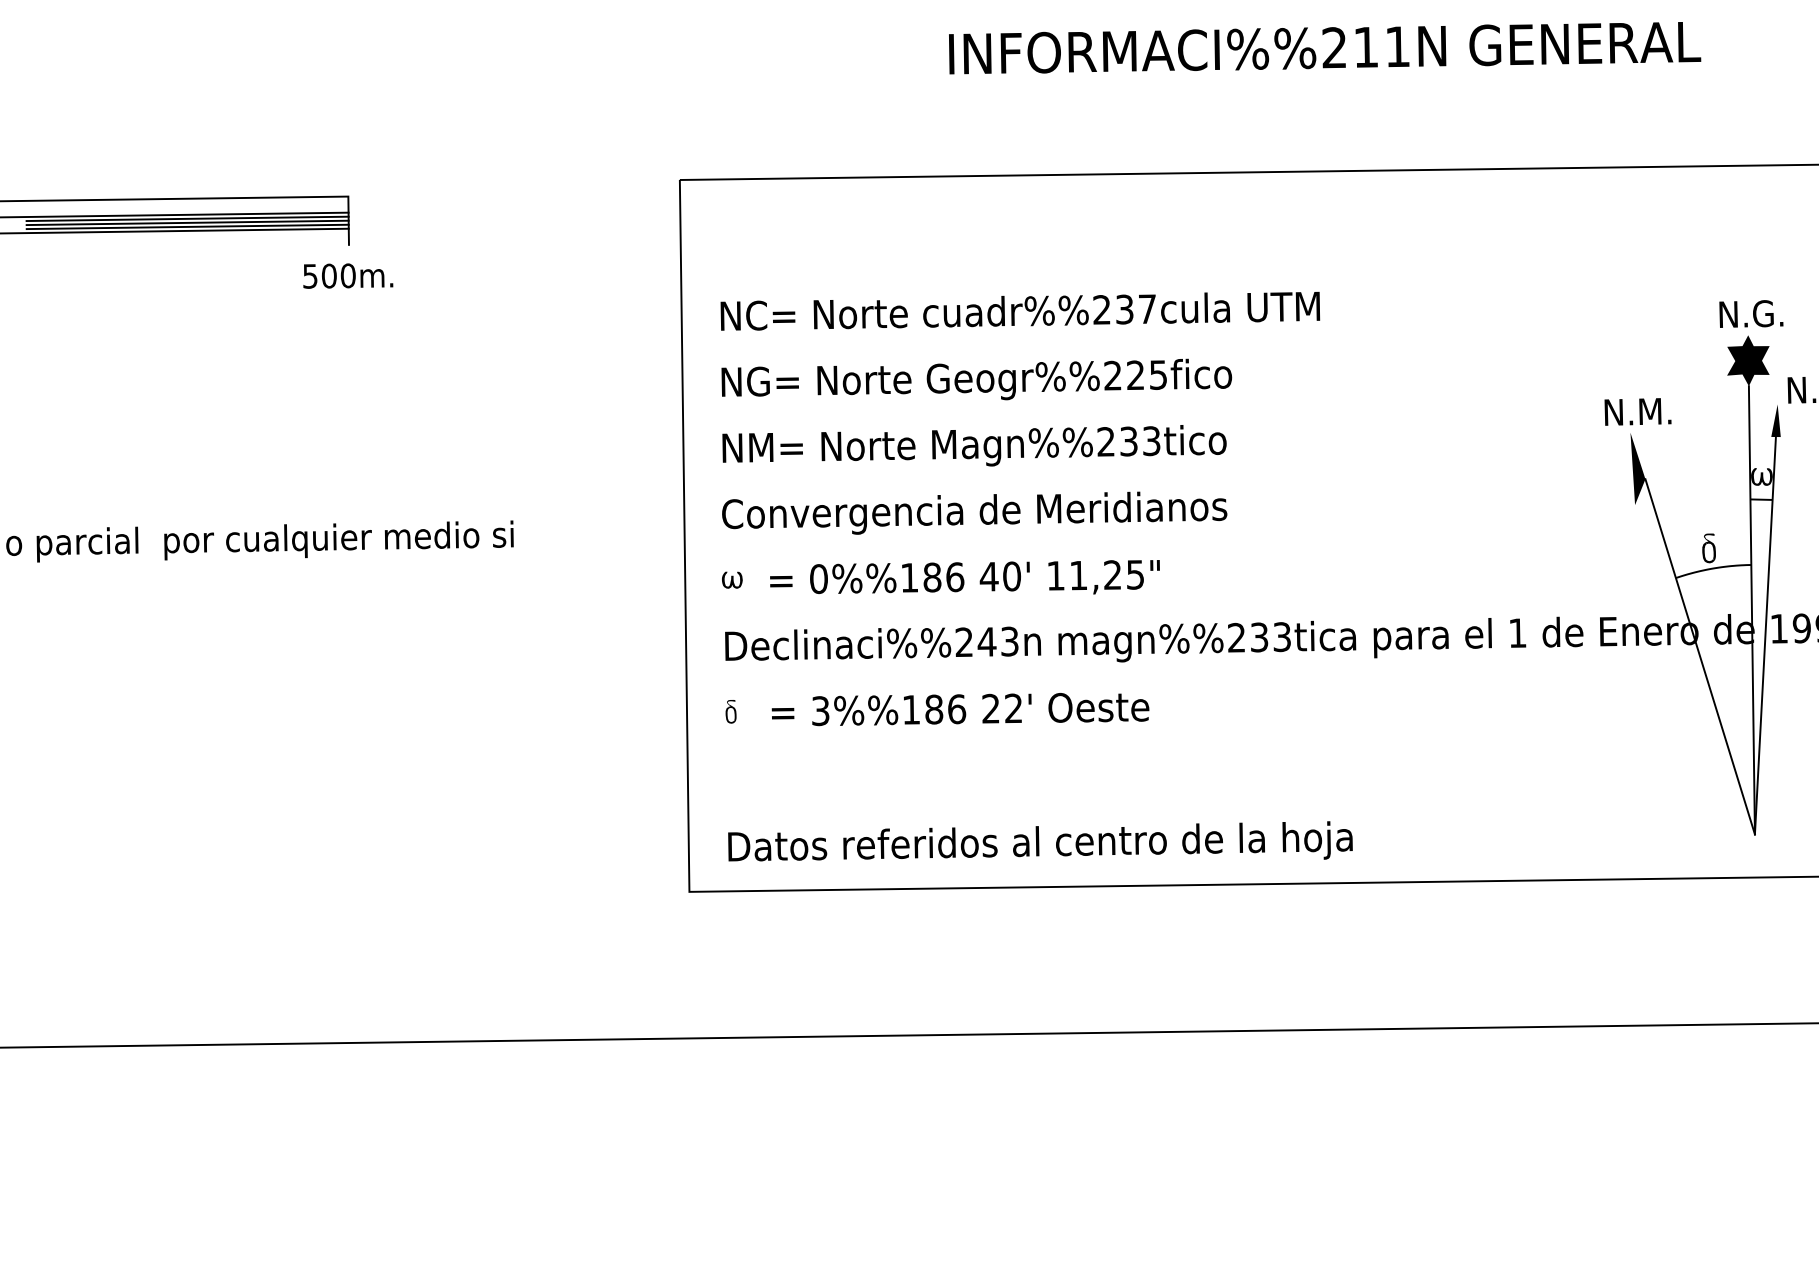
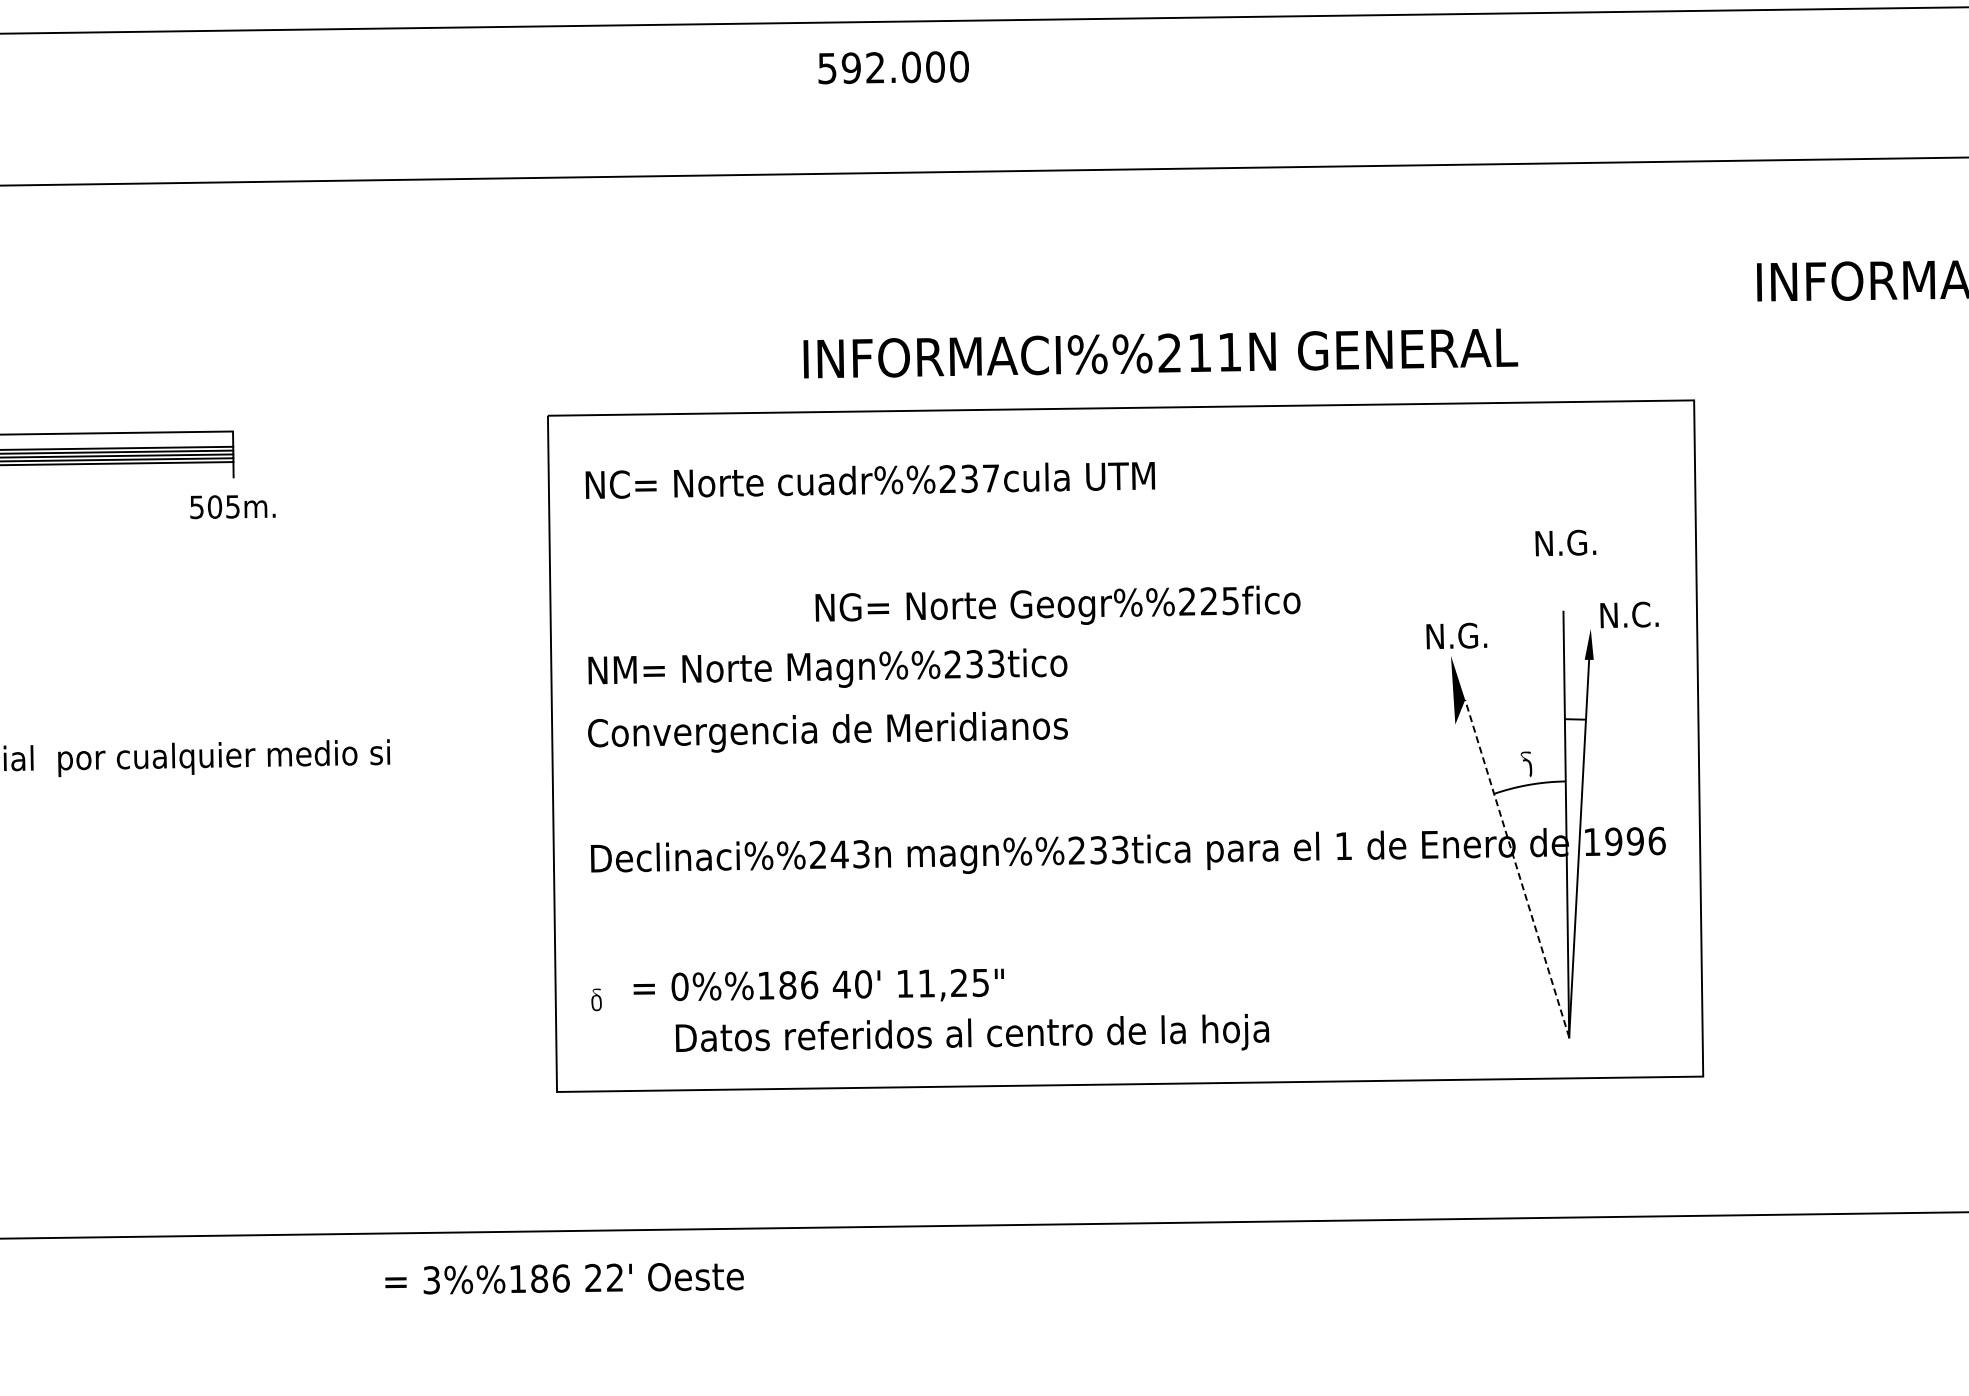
text: (1324, 48) -> (1160, 353), moved
text: (348, 275) -> (233, 506), 500m. -> 505m.
text: (1020, 311) -> (870, 480), moved
fill: (1747, 360) -> (1562, 587), removed
text: (976, 378) -> (1057, 604), moved
text: (1654, 411) -> (1473, 635), N.M. -> N.G.
fill: (1761, 476) -> (1575, 697), removed
fill: (1707, 552) -> (1524, 769), removed
text: (964, 576) -> (818, 984), moved
fill: (732, 579) -> (597, 795), removed
line: (1700, 656) -> (1517, 868), solid -> dashed
text: (960, 709) -> (564, 1278), moved
part: (730, 711) -> (596, 999), moved
text: (1040, 840) -> (972, 1032), moved

